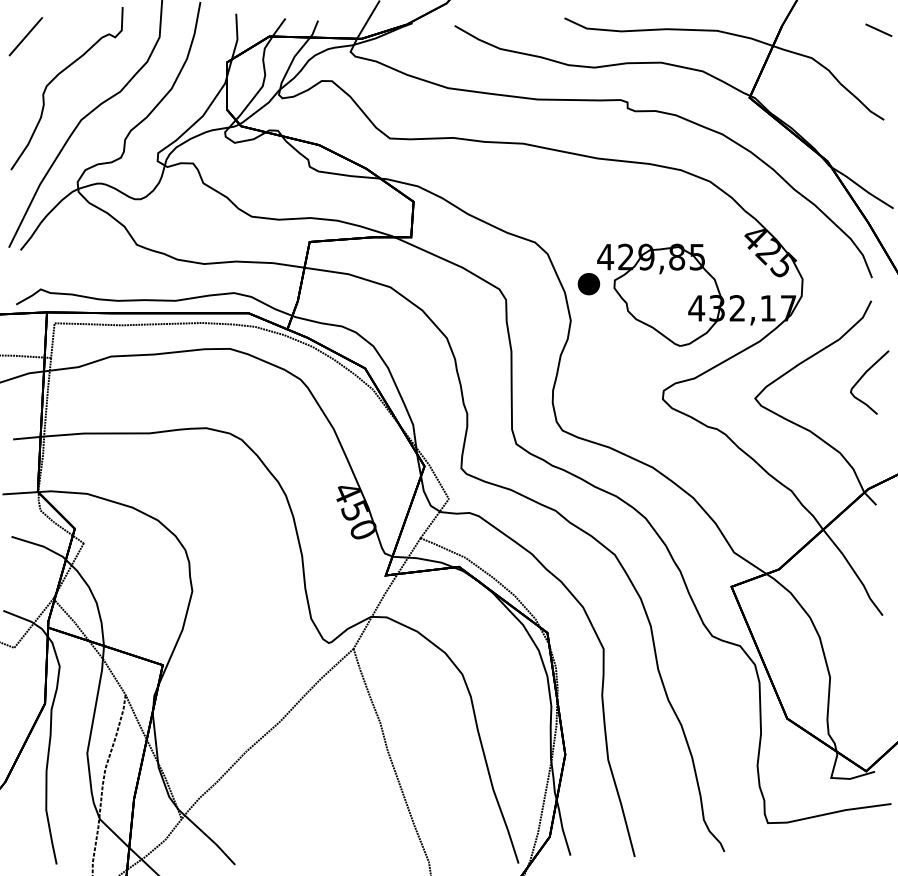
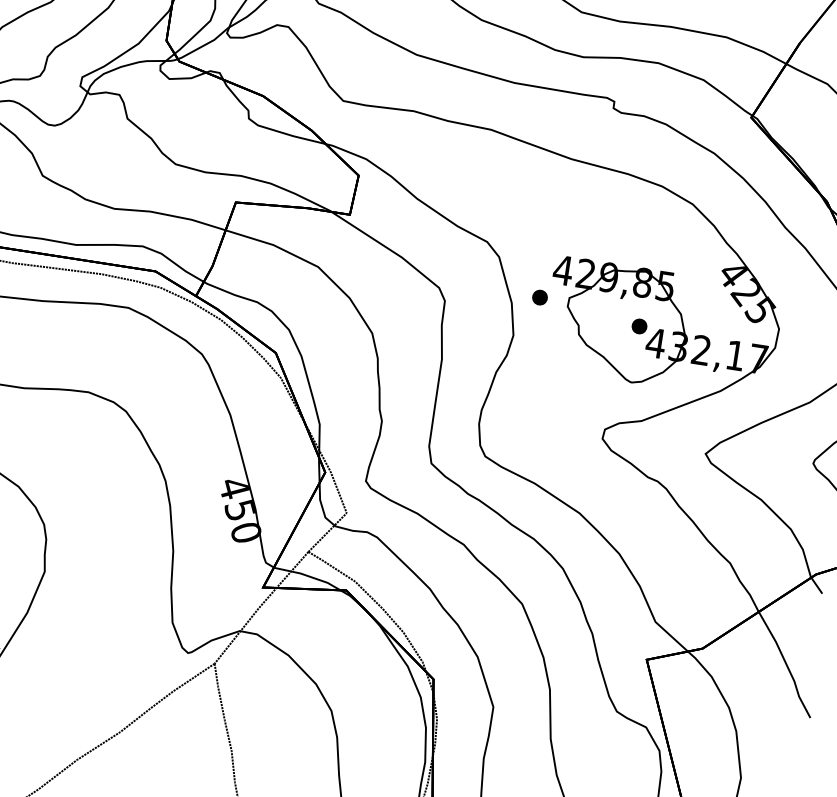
part: (588, 283) -> (539, 296), size x0.62
part: (679, 295) -> (638, 325), added

